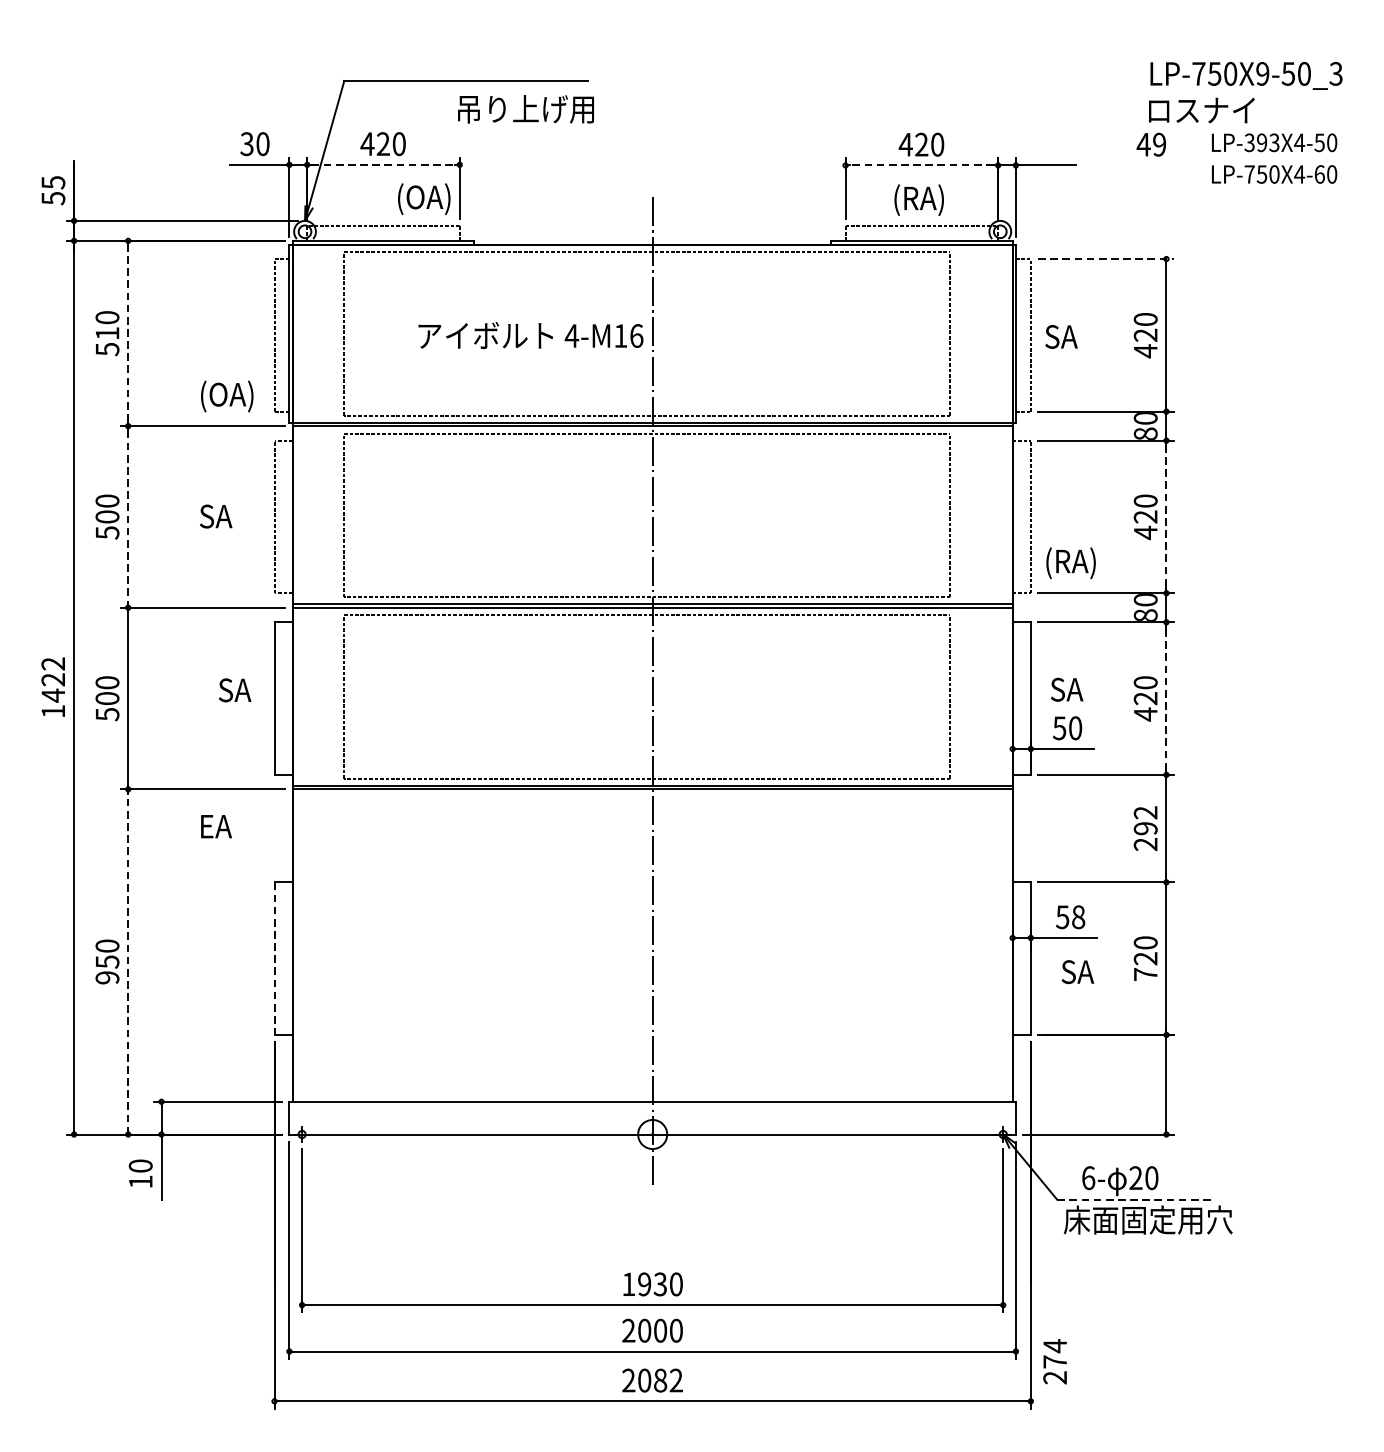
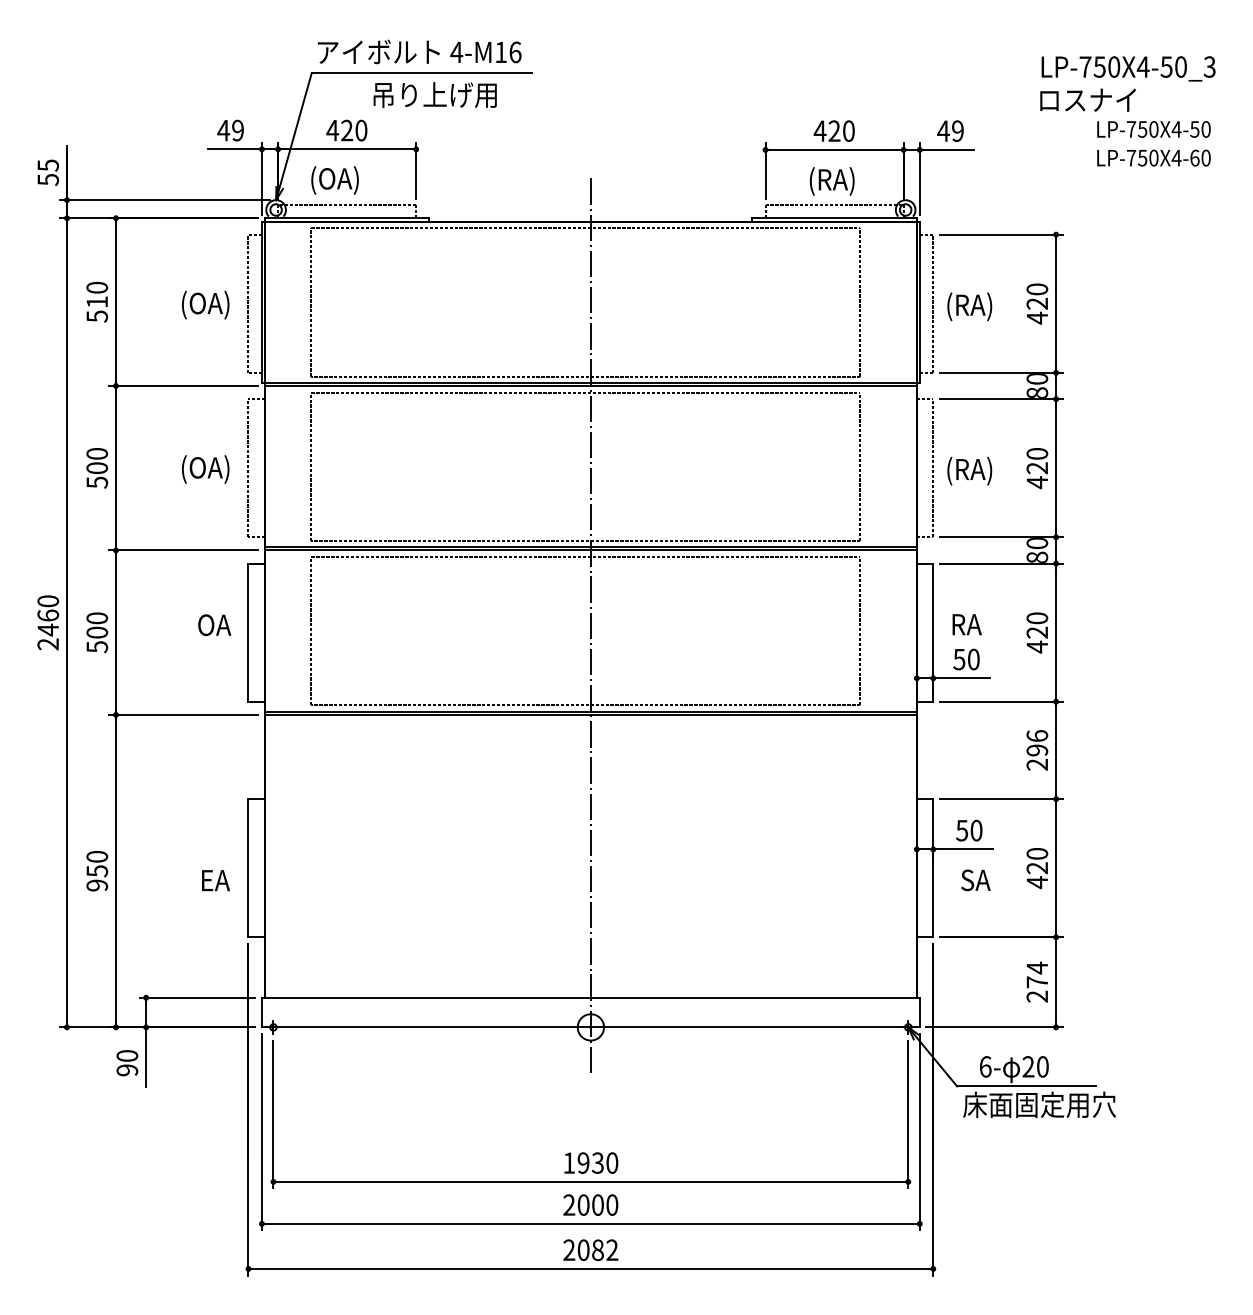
text: (1261, 73) -> (1142, 66), LP-750X9-50_3 -> LP-750X4-50_3
text: (525, 108) -> (434, 94), moved
text: (1261, 142) -> (1142, 129), LP-393X4-50 -> LP-750X4-50
text: (254, 143) -> (230, 130), 30 -> 49
text: (1151, 143) -> (950, 130), moved
line: (383, 164) -> (347, 149), dashed -> solid
line: (921, 164) -> (834, 149), dashed -> solid
text: (423, 199) -> (334, 180), moved
line: (1106, 258) -> (1001, 234), dashed -> solid
line: (128, 333) -> (116, 302), dashed -> solid
text: (530, 335) -> (419, 51), moved
text: (1070, 338) -> (969, 306), SA -> (RA)
text: (227, 395) -> (205, 304), moved
line: (128, 517) -> (116, 468), dashed -> solid
line: (1166, 517) -> (1056, 468), dashed -> solid
text: (227, 518) -> (205, 469), SA -> (OA)
text: (1070, 562) -> (969, 470), moved
text: (53, 687) -> (48, 622), 1422 -> 2460
text: (1067, 689) -> (966, 624), SA -> RA
text: (236, 690) -> (214, 625), SA -> OA
line: (1166, 698) -> (1056, 632), dashed -> solid
text: (1145, 813) -> (1037, 736), 292 -> 296
text: (216, 826) -> (215, 880), moved
text: (1078, 917) -> (976, 830), 58 -> 50
line: (274, 959) -> (248, 868), dashed -> solid
line: (128, 961) -> (116, 870), dashed -> solid
text: (1144, 974) -> (1036, 882), 720 -> 420
text: (140, 1182) -> (127, 1070), 10 -> 90
line: (1134, 1199) -> (1027, 1086), dashed -> solid
text: (1054, 1361) -> (1036, 981), moved

